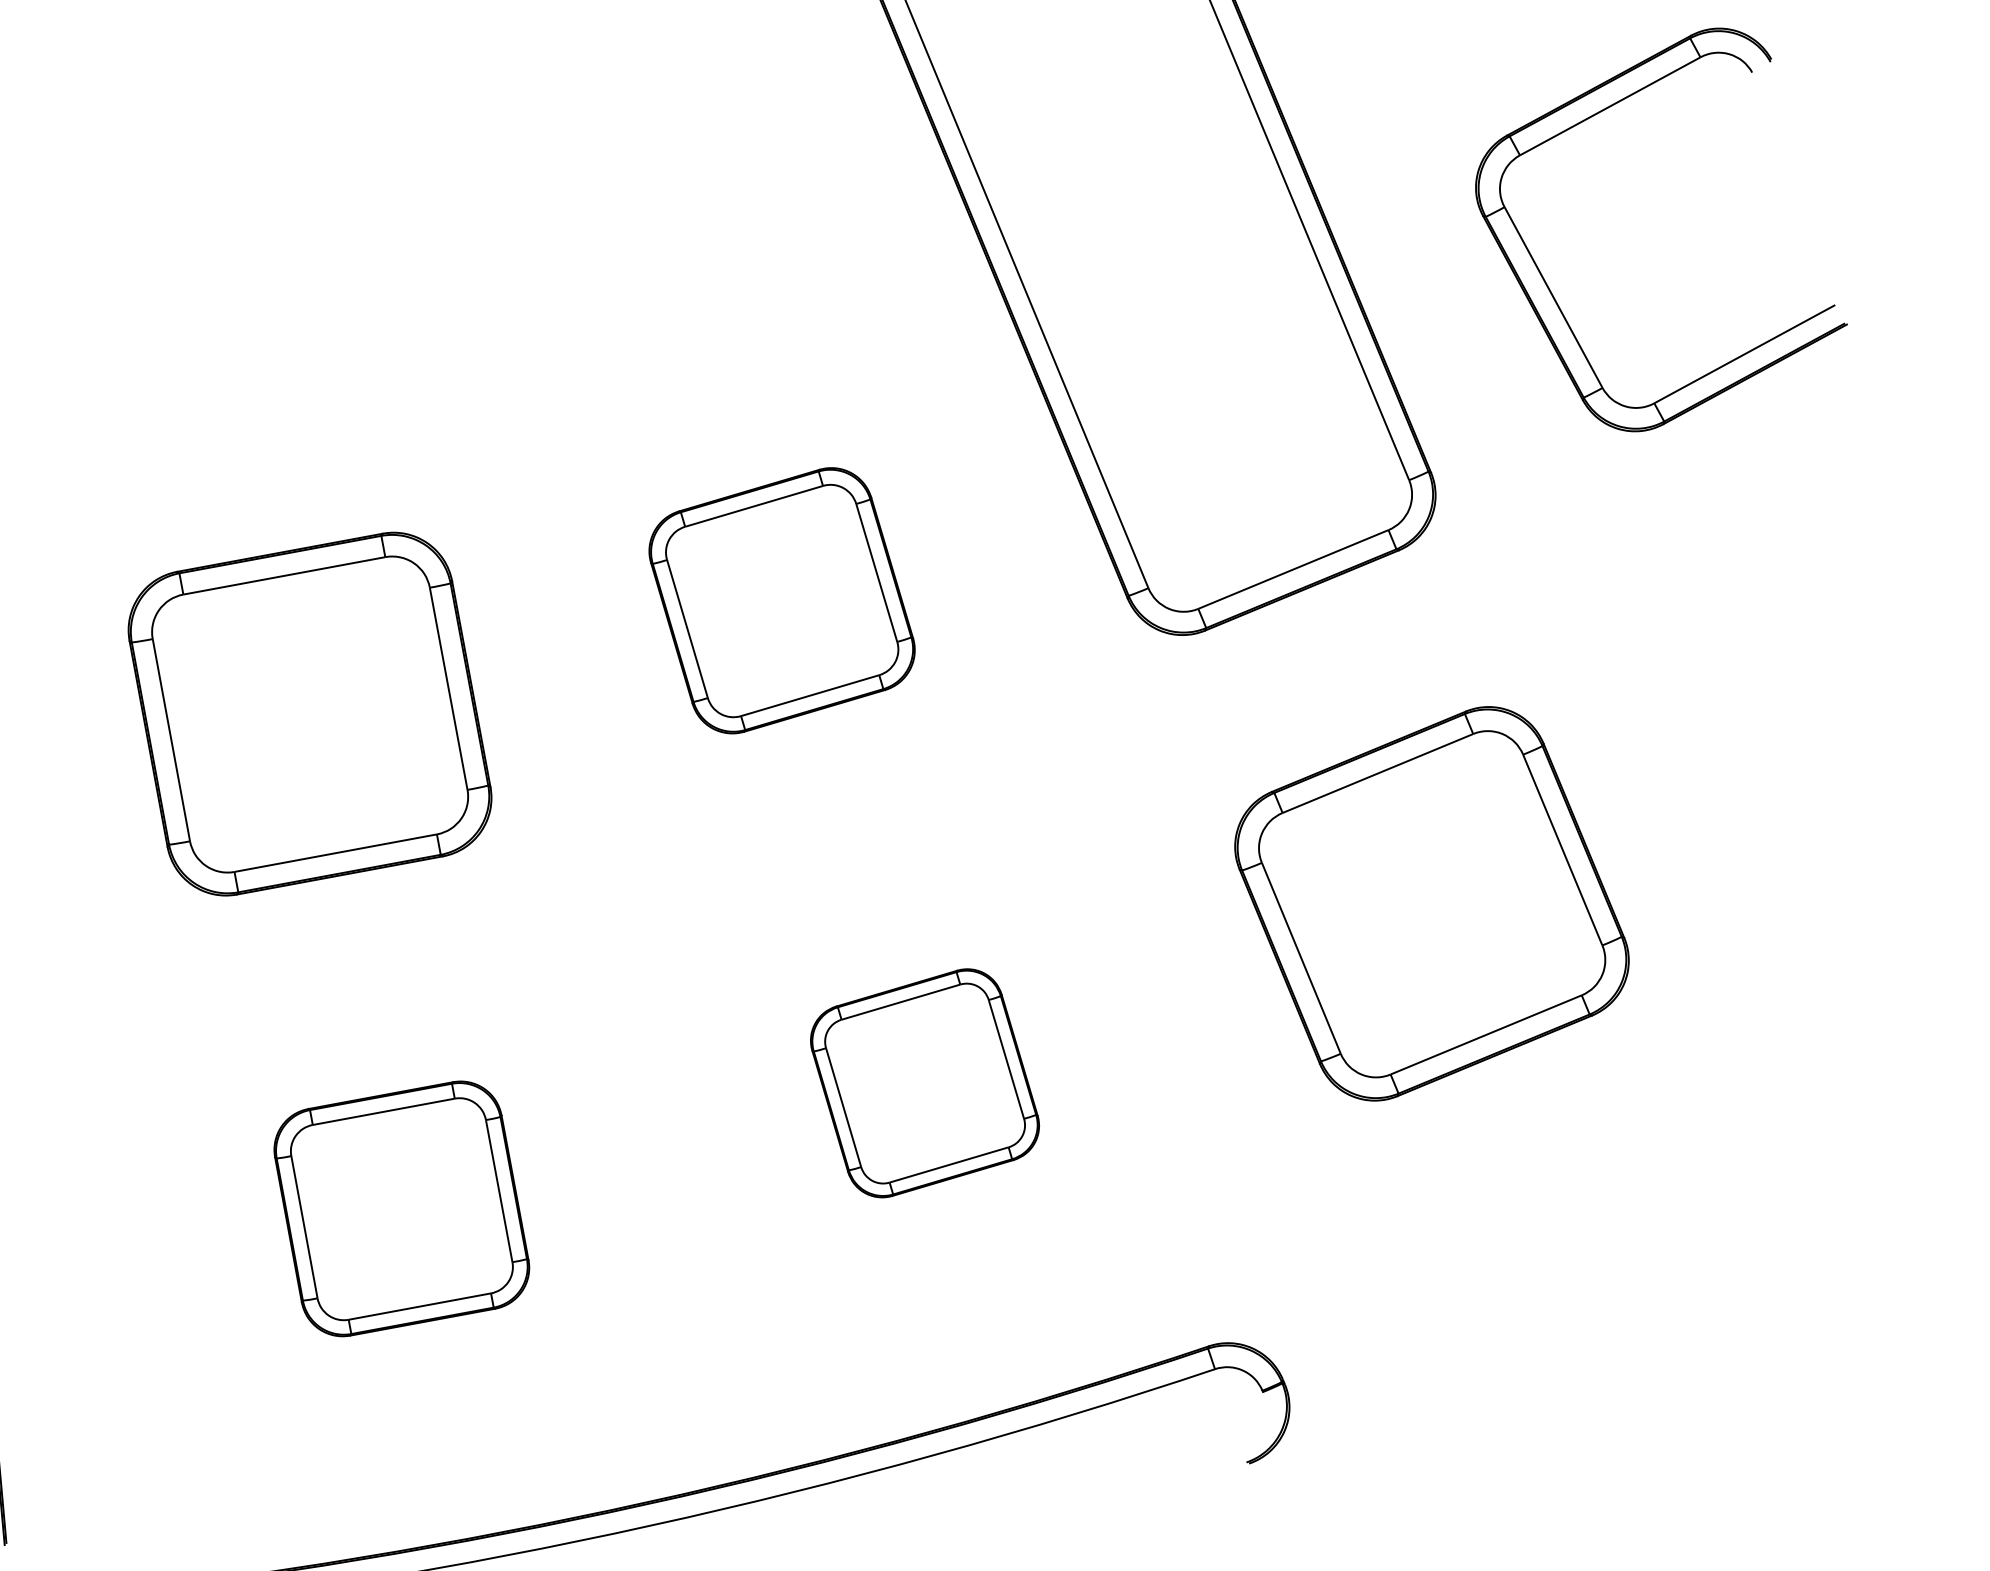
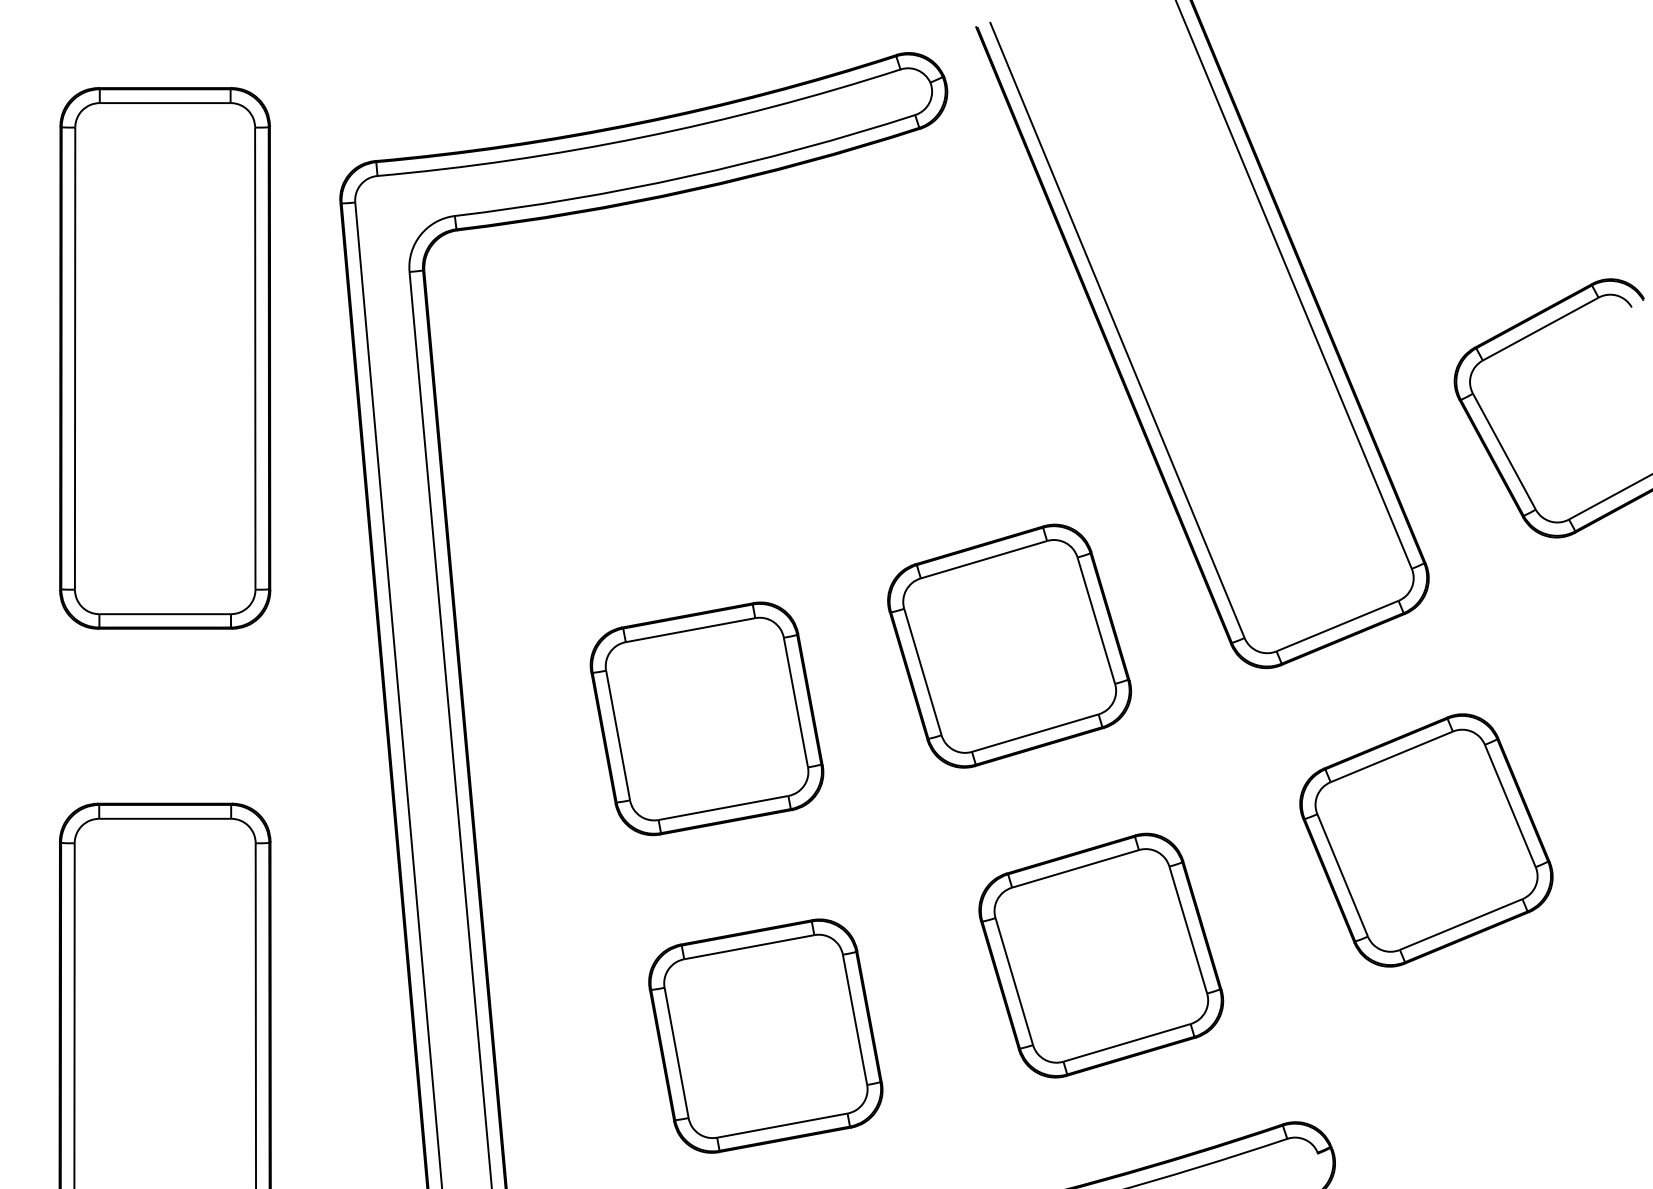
part: (781, 599) -> (1009, 645), size x1.43
part: (925, 1083) -> (1101, 955), size x1.67
part: (401, 1207) -> (765, 1035), size x1.43

